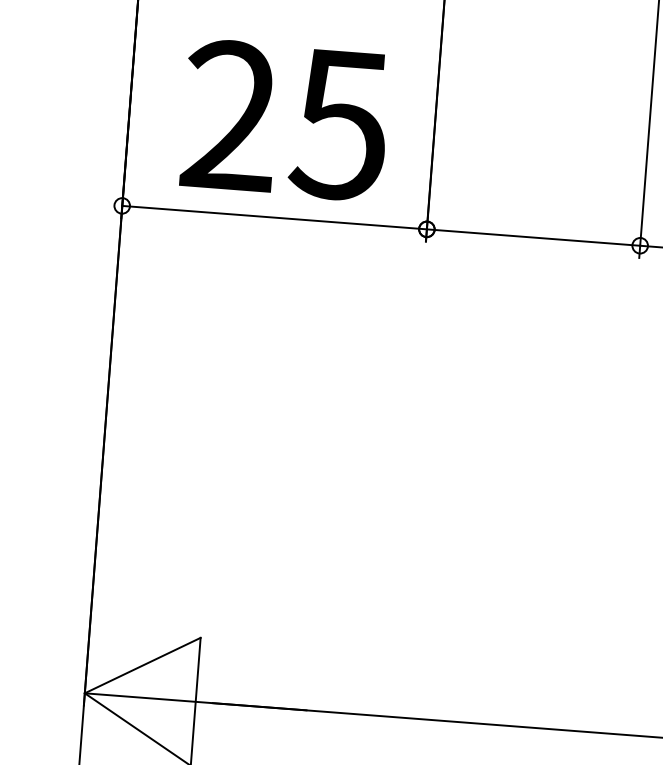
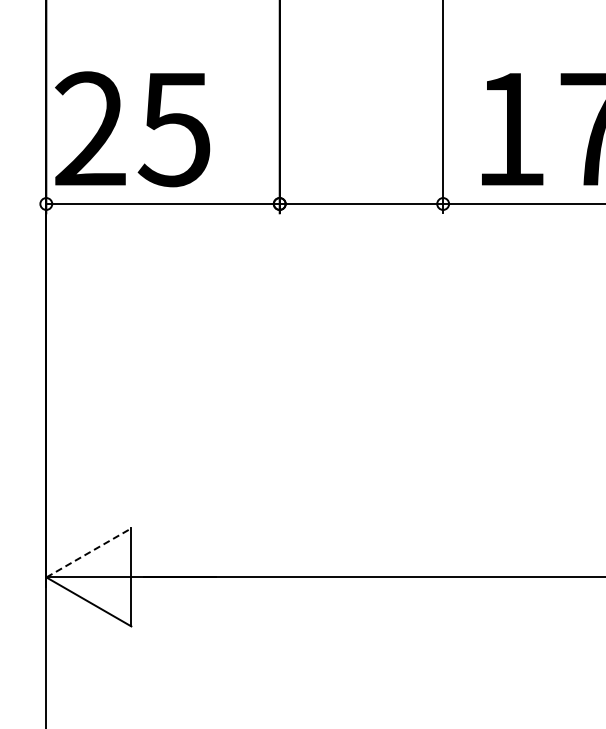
text: (285, 120) -> (132, 129), moved
line: (143, 665) -> (89, 552), solid -> dashed

